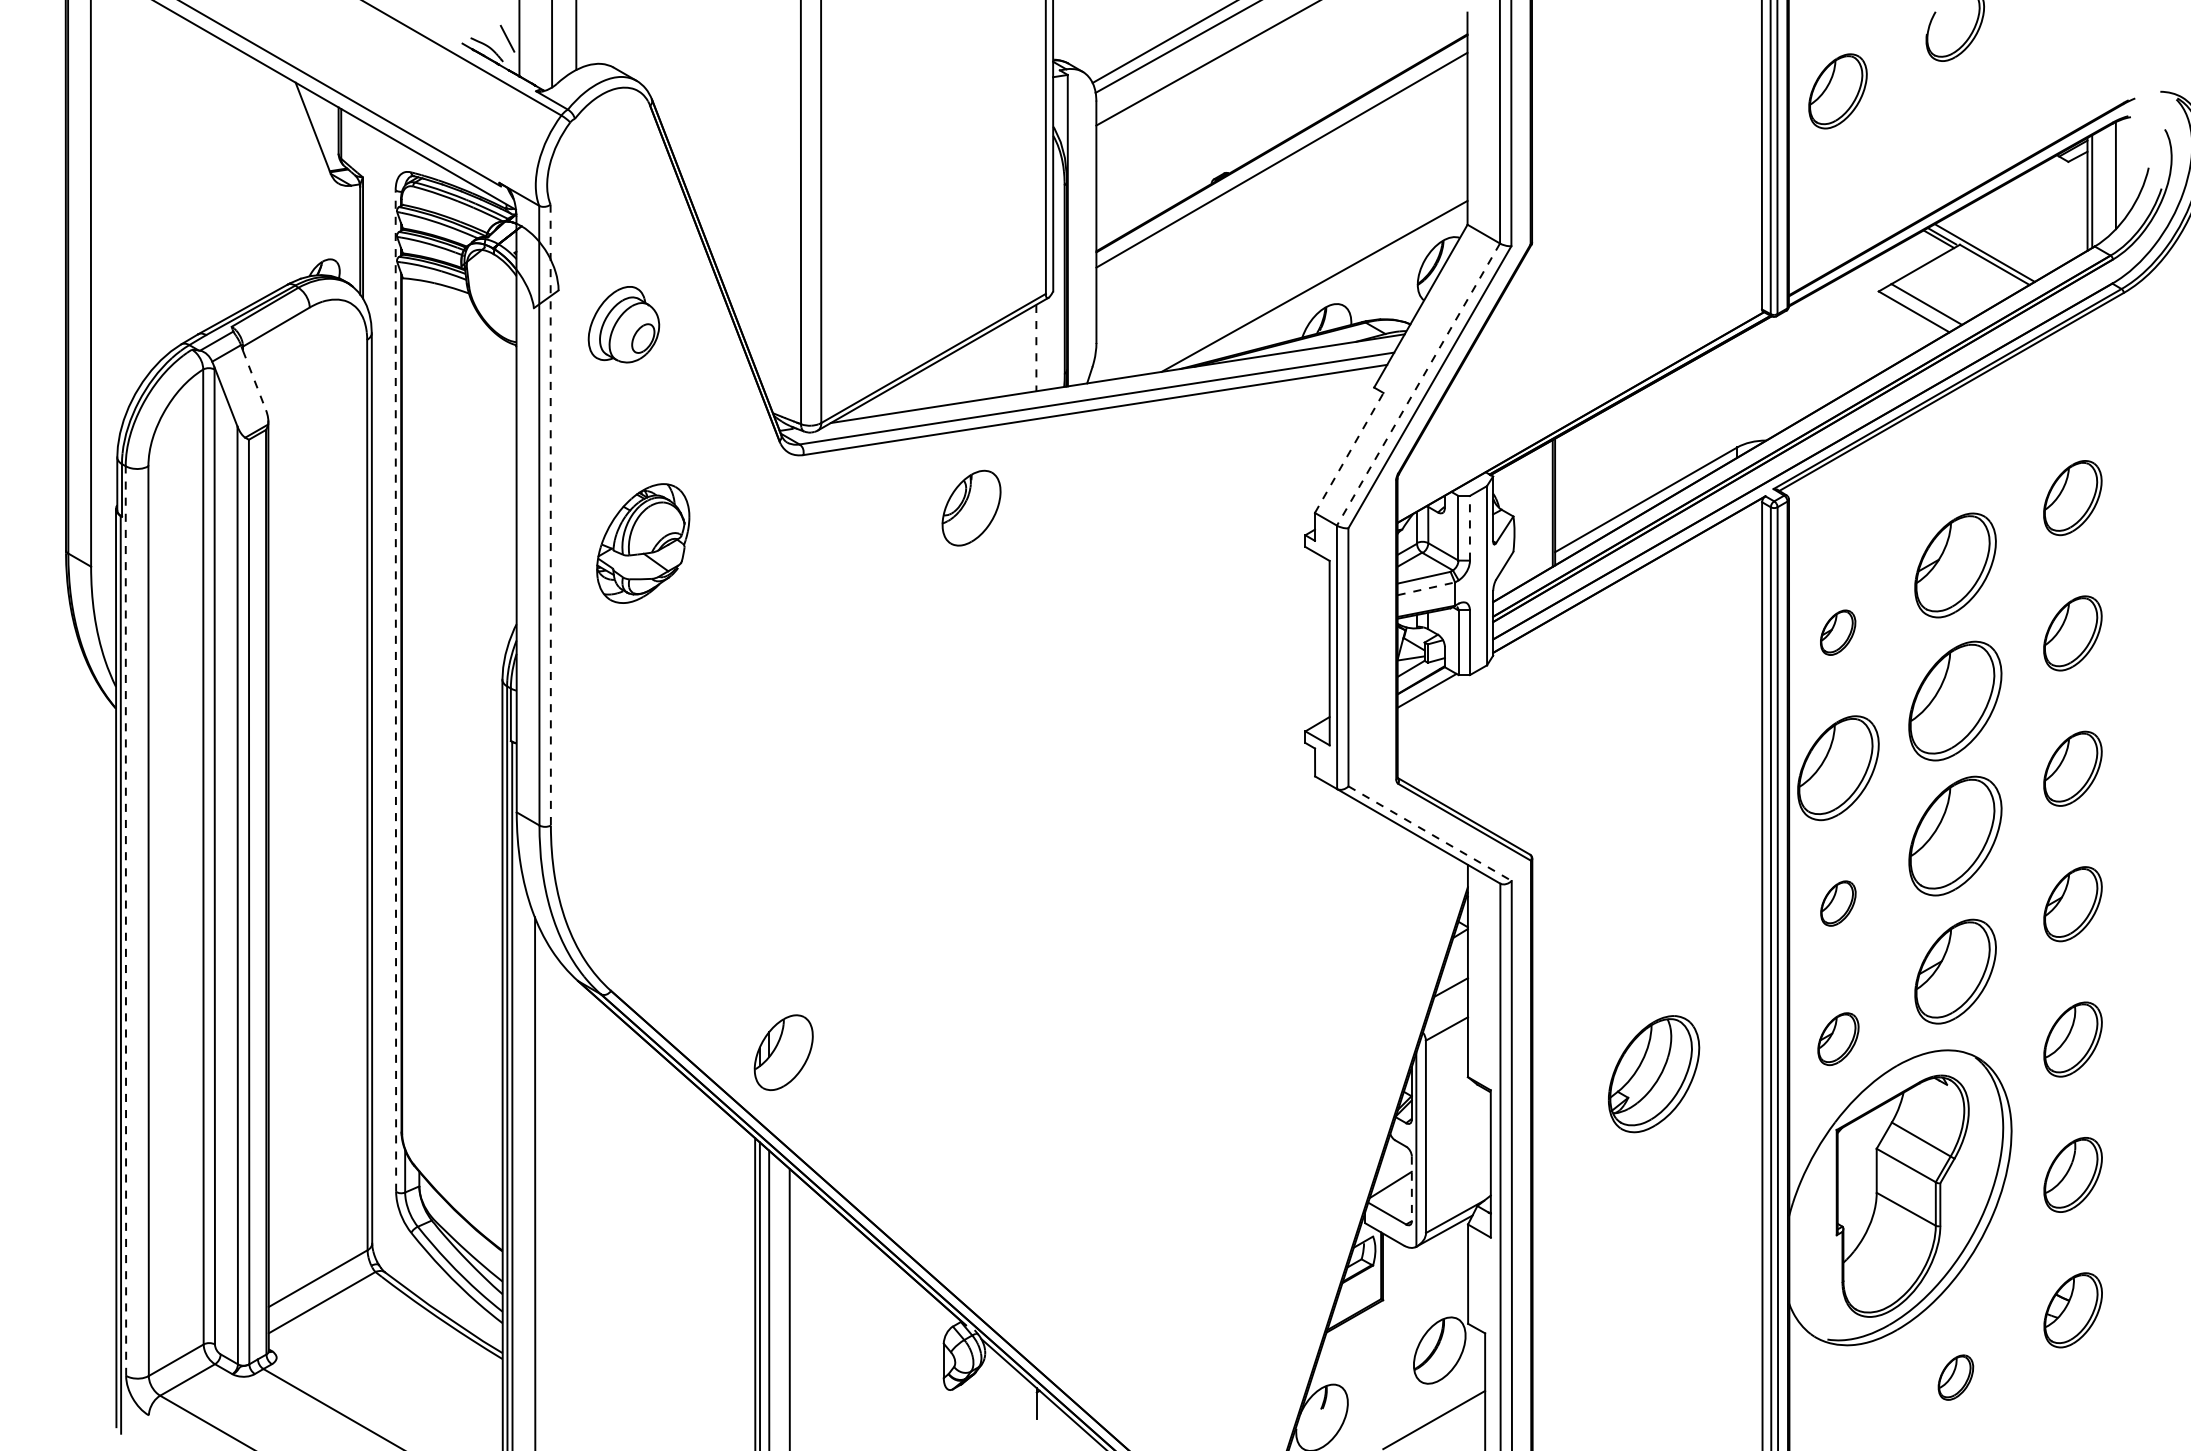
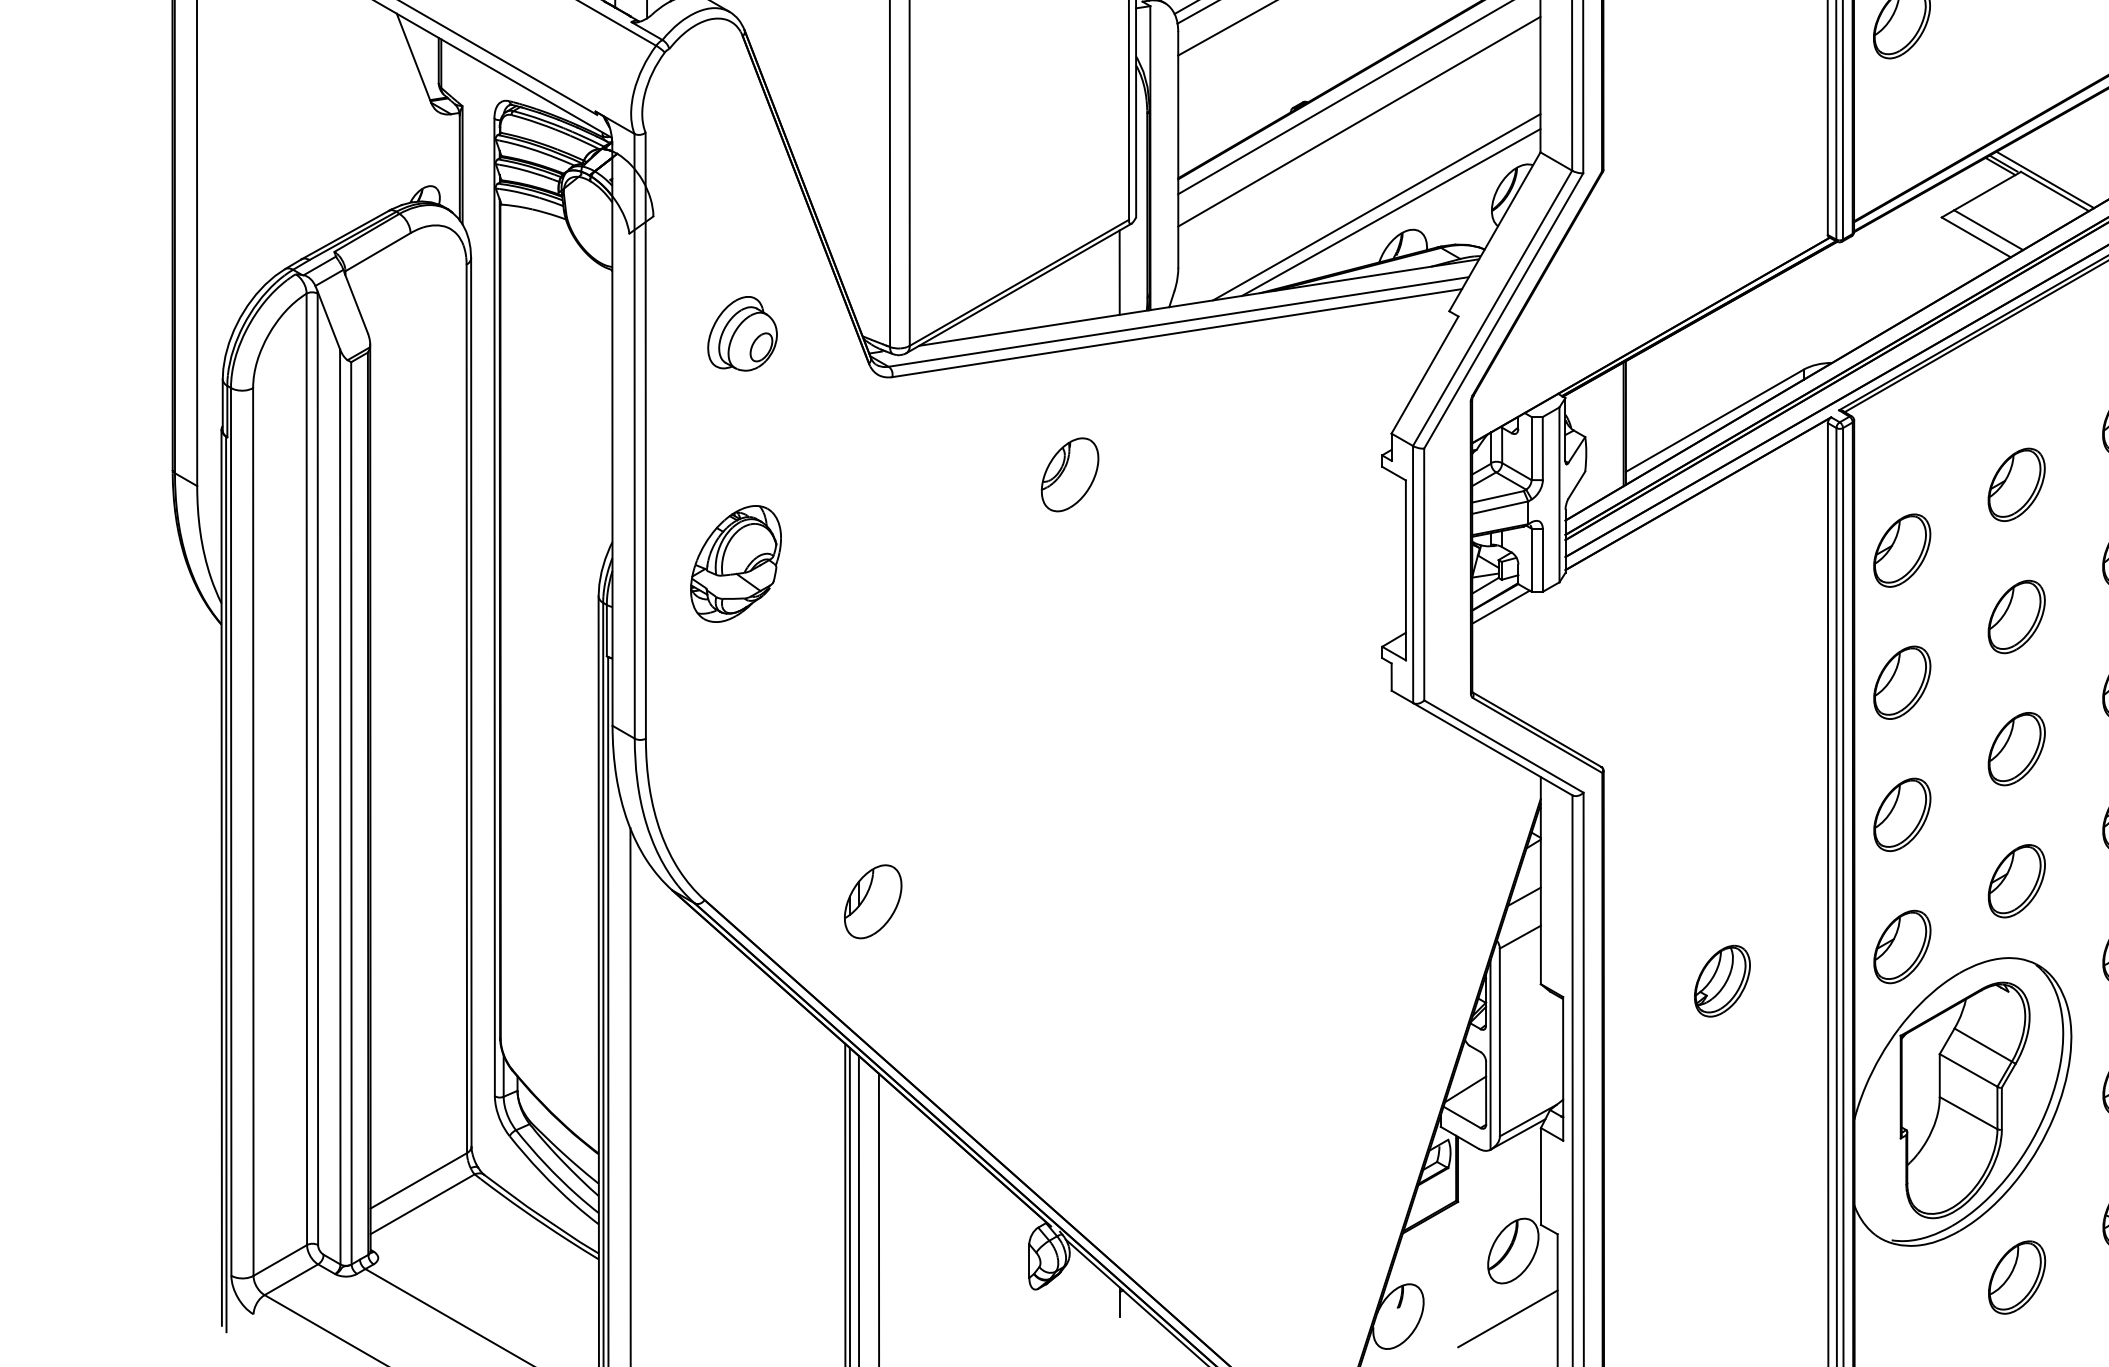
line: (1281, 192) -> (1358, 120), added
line: (1299, 280) -> (1376, 206), added
part: (623, 324) -> (742, 333), moved
line: (1036, 348) -> (1119, 273), dashed -> solid
line: (254, 380) -> (356, 304), dashed -> solid
line: (1418, 384) -> (1492, 308), dashed -> solid
line: (1349, 452) -> (1425, 374), dashed -> solid
part: (971, 507) -> (1070, 474), moved
line: (550, 515) -> (645, 436), dashed -> solid
line: (1469, 527) -> (1542, 447), dashed -> solid
part: (643, 543) -> (736, 563), moved
part: (1955, 565) -> (2016, 484), size x0.71
line: (1426, 588) -> (1500, 507), dashed -> solid
part: (1837, 632) -> (1901, 550), size x1.67
line: (395, 691) -> (494, 607), dashed -> solid
part: (1955, 700) -> (2016, 616), size x0.62
part: (1837, 768) -> (1901, 683), size x0.71
line: (1430, 833) -> (1504, 746), dashed -> solid
part: (1955, 836) -> (2016, 749), size x0.62
part: (1838, 903) -> (1902, 814), size x1.67
line: (125, 921) -> (230, 832), dashed -> solid
part: (1955, 971) -> (2016, 881), size x0.71
part: (1838, 1039) -> (1902, 947), size x1.43
part: (783, 1052) -> (872, 901), moved
part: (1653, 1073) -> (1721, 980), size x0.62
line: (1411, 1189) -> (1485, 1093), dashed -> solid
part: (1955, 1377) -> (2016, 1277), size x1.67

